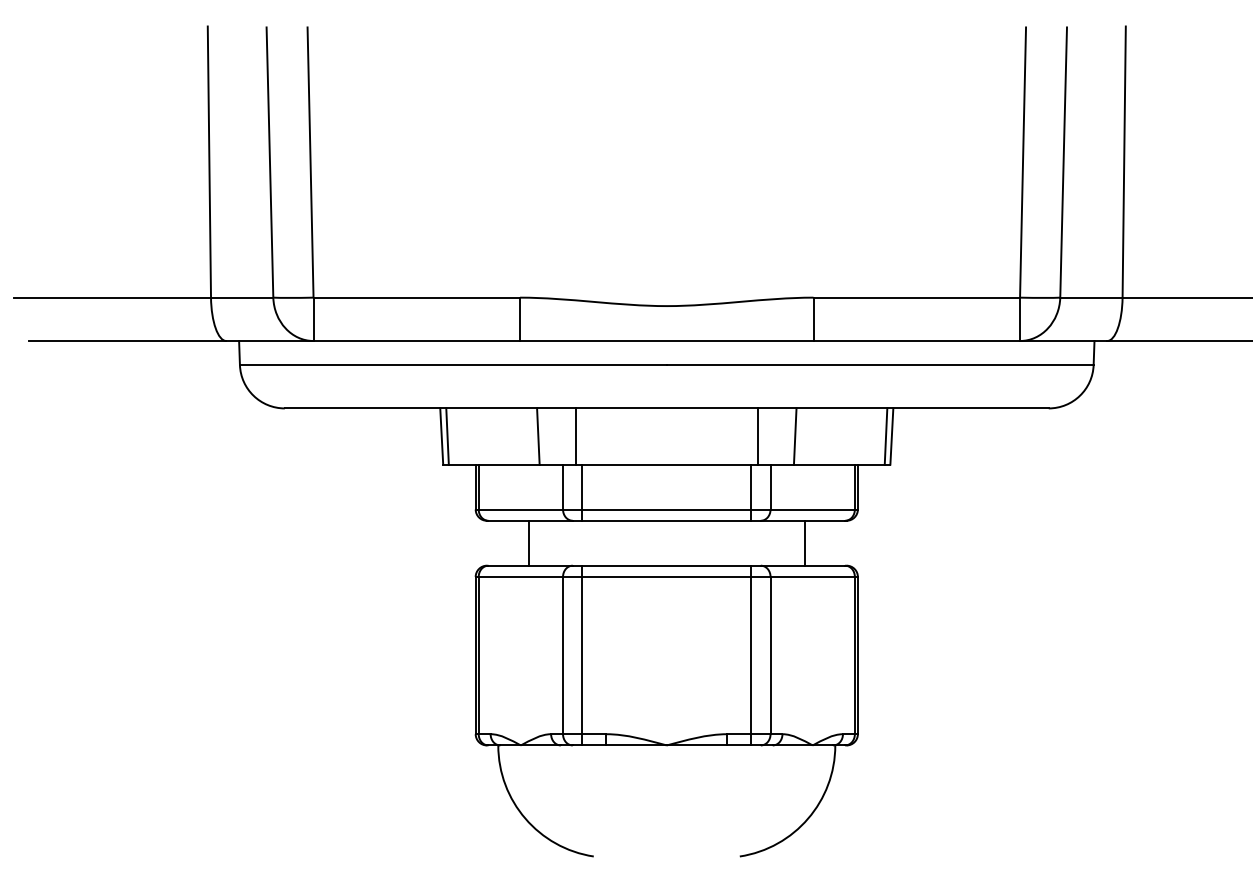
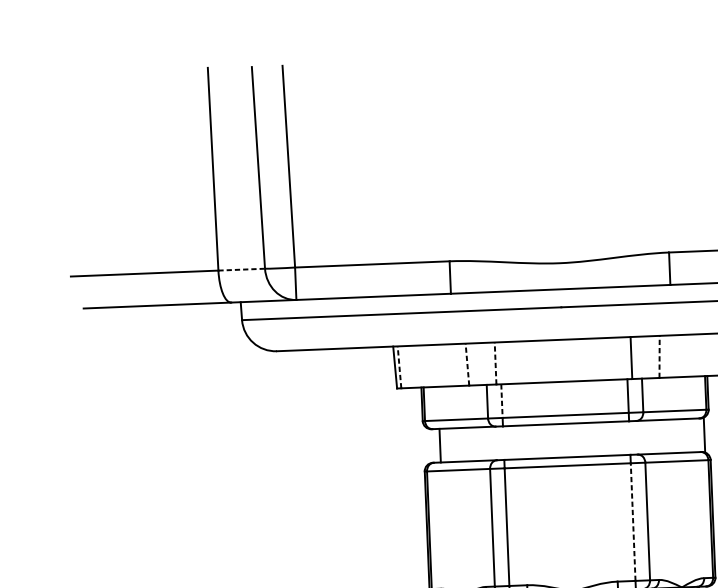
line: (242, 297) -> (241, 269), solid -> dashed
line: (447, 436) -> (399, 367), solid -> dashed
line: (538, 436) -> (467, 364), solid -> dashed
line: (576, 436) -> (495, 363), solid -> dashed
line: (795, 436) -> (659, 356), solid -> dashed
line: (582, 487) -> (501, 401), solid -> dashed
line: (528, 542) -> (440, 445), moved
line: (804, 542) -> (704, 434), moved
line: (751, 655) -> (633, 522), solid -> dashed

